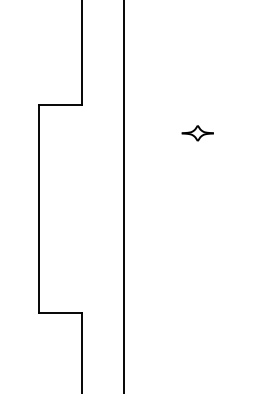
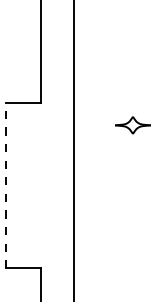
part: (197, 133) -> (132, 125), size x1.4
line: (39, 208) -> (6, 185), solid -> dashed

